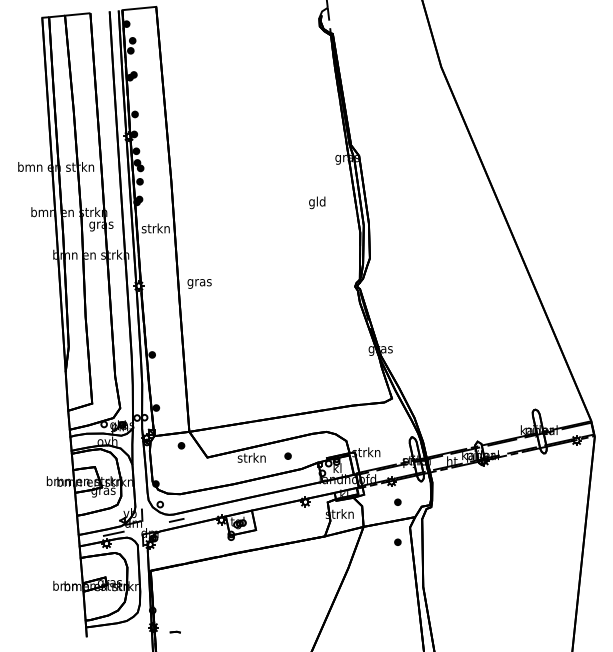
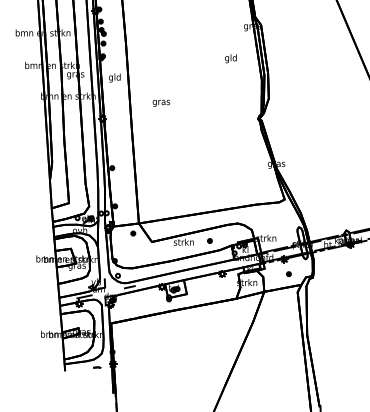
text: (155, 229) -> (114, 77), strkn -> gld
text: (199, 283) -> (161, 103), moved
part: (397, 541) -> (288, 302), removed
part: (174, 631) -> (96, 367), moved

